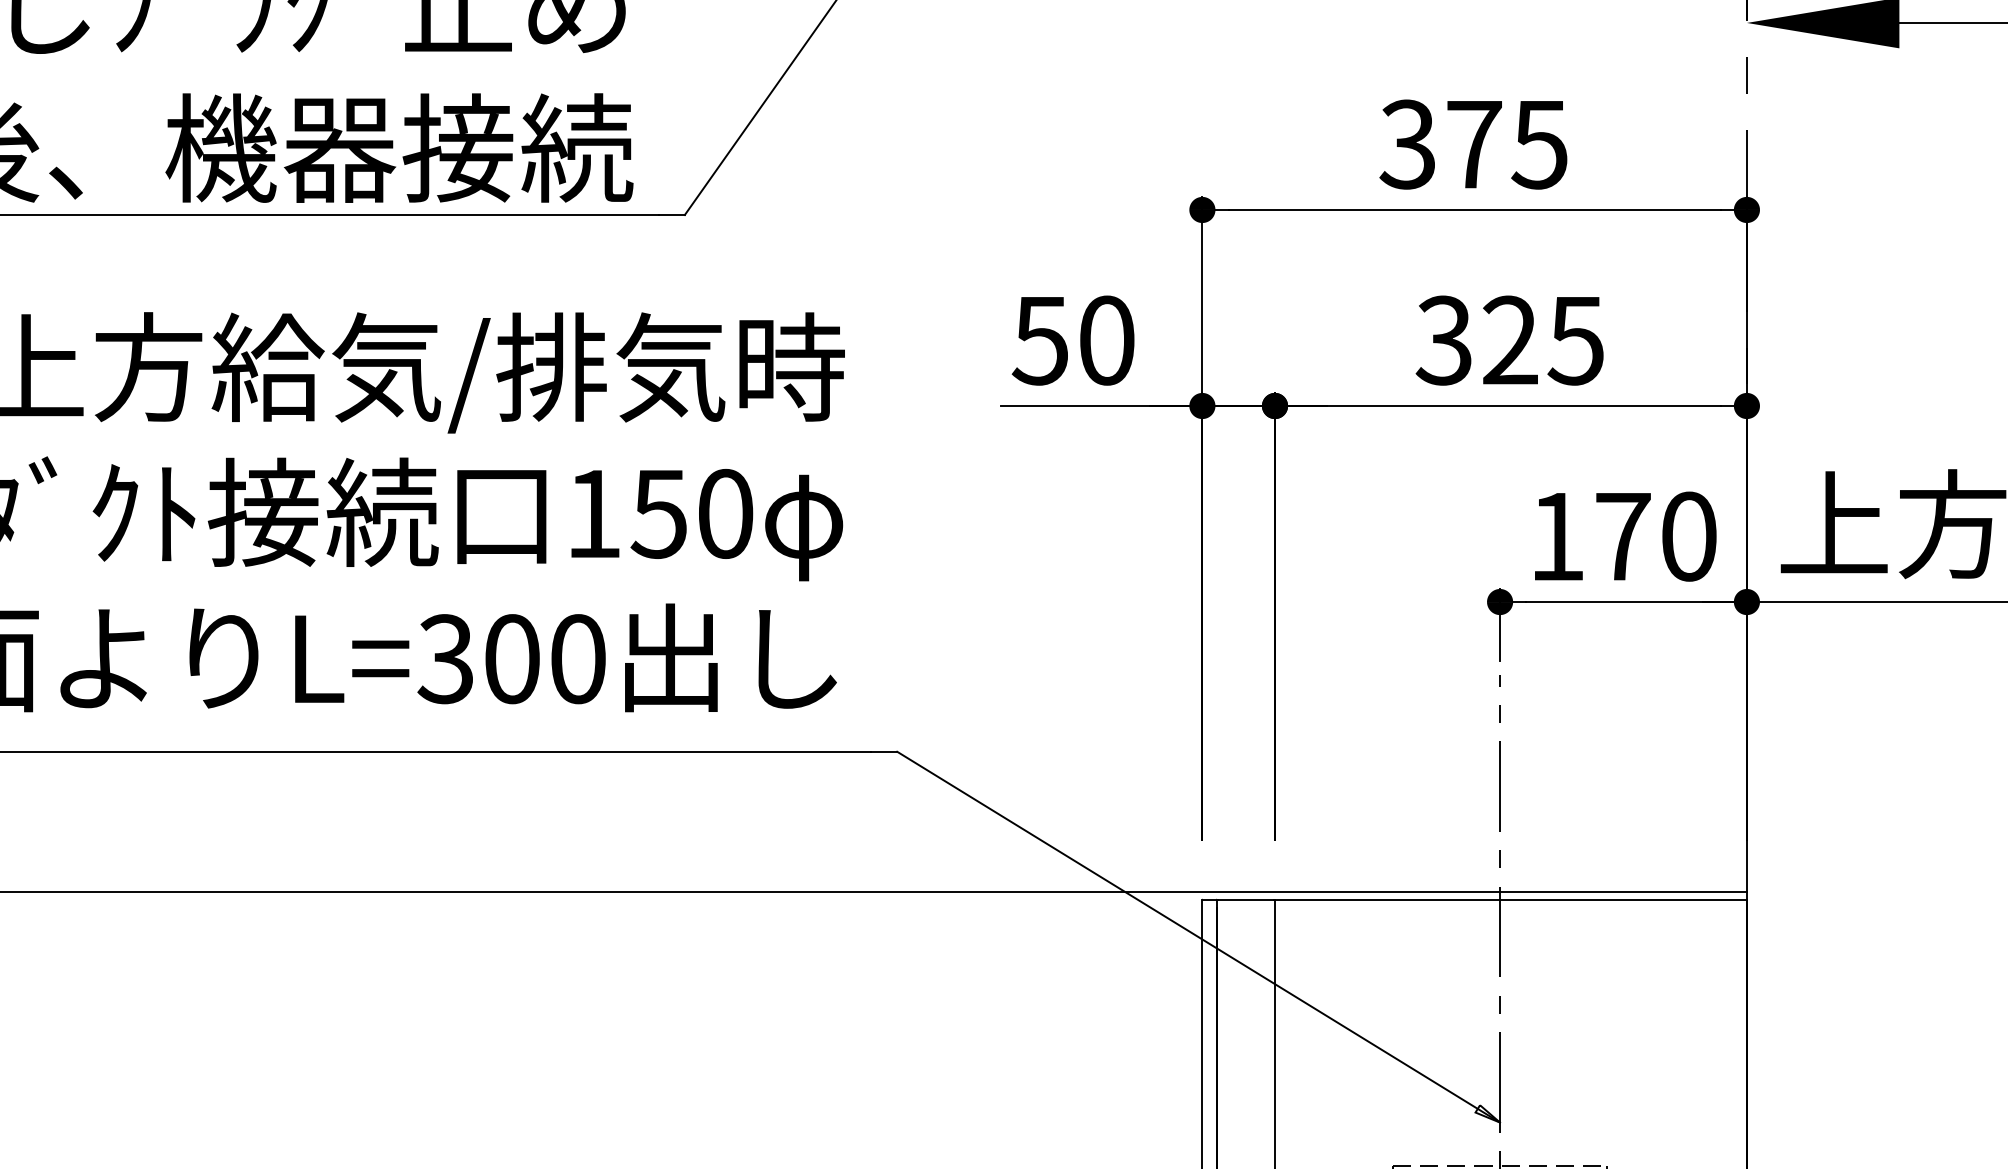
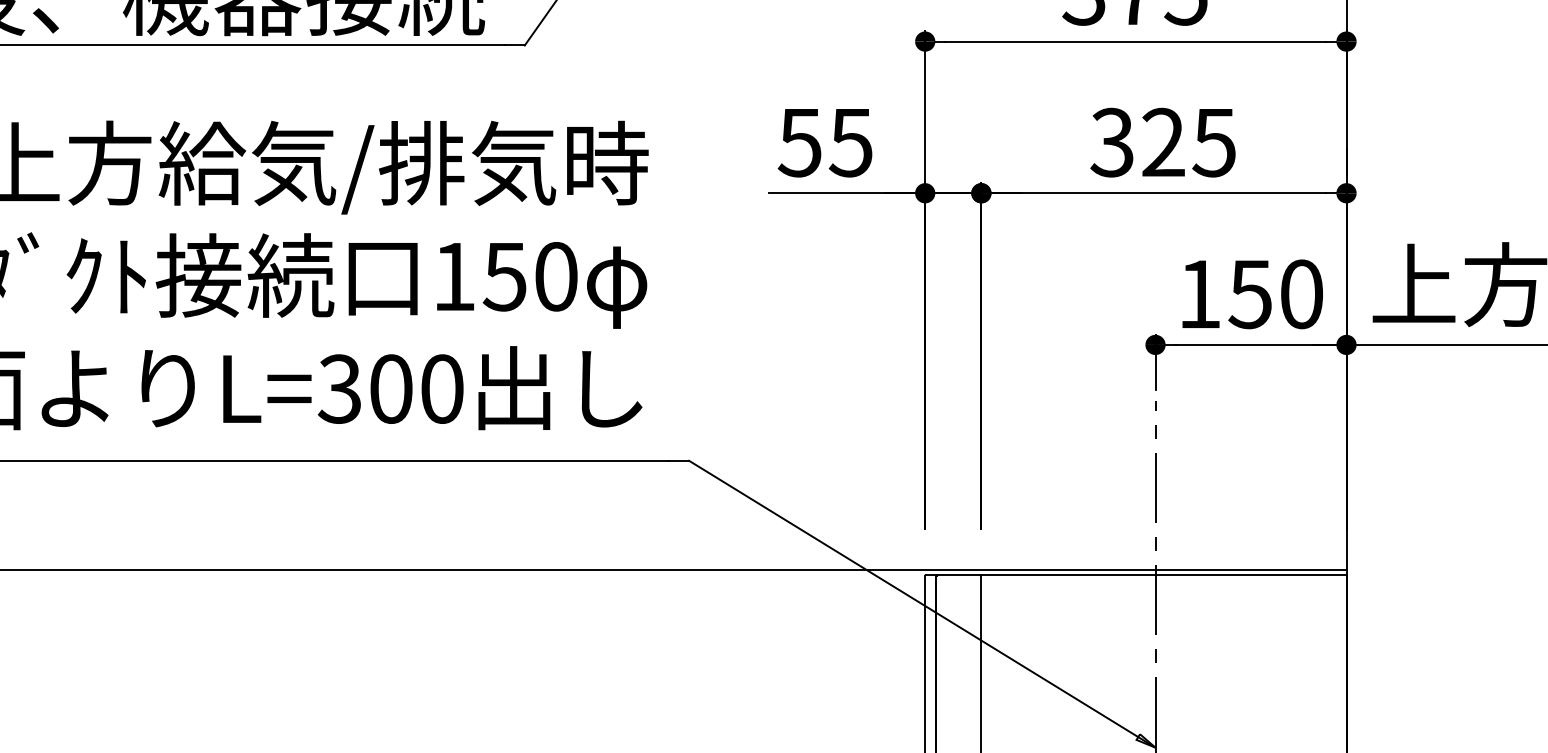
text: (1105, 340) -> (850, 142), 50 -> 55
text: (1622, 537) -> (1250, 295), 170 -> 150

